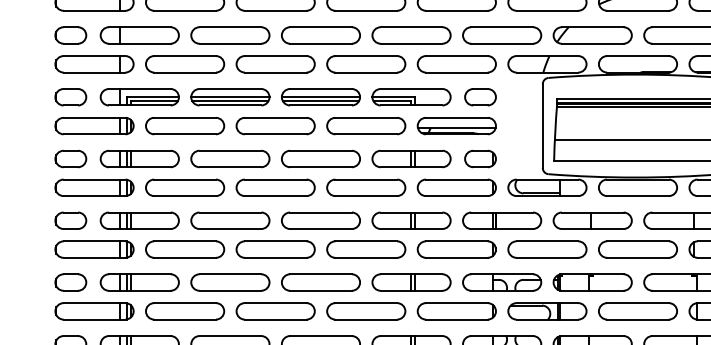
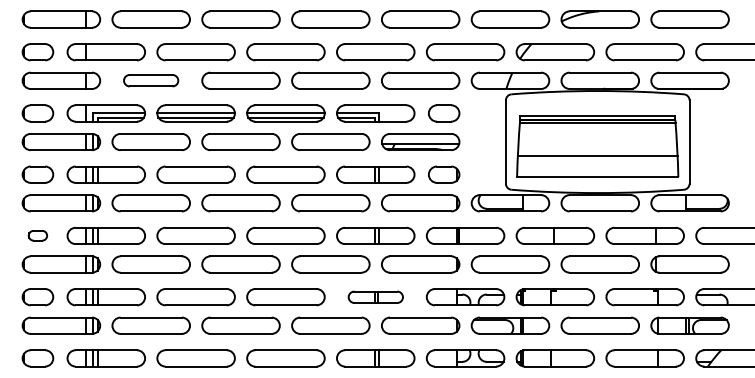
part: (184, 63) -> (150, 80), size x0.7
part: (70, 220) -> (37, 235), size x0.6
part: (411, 282) -> (375, 297), size x0.7

